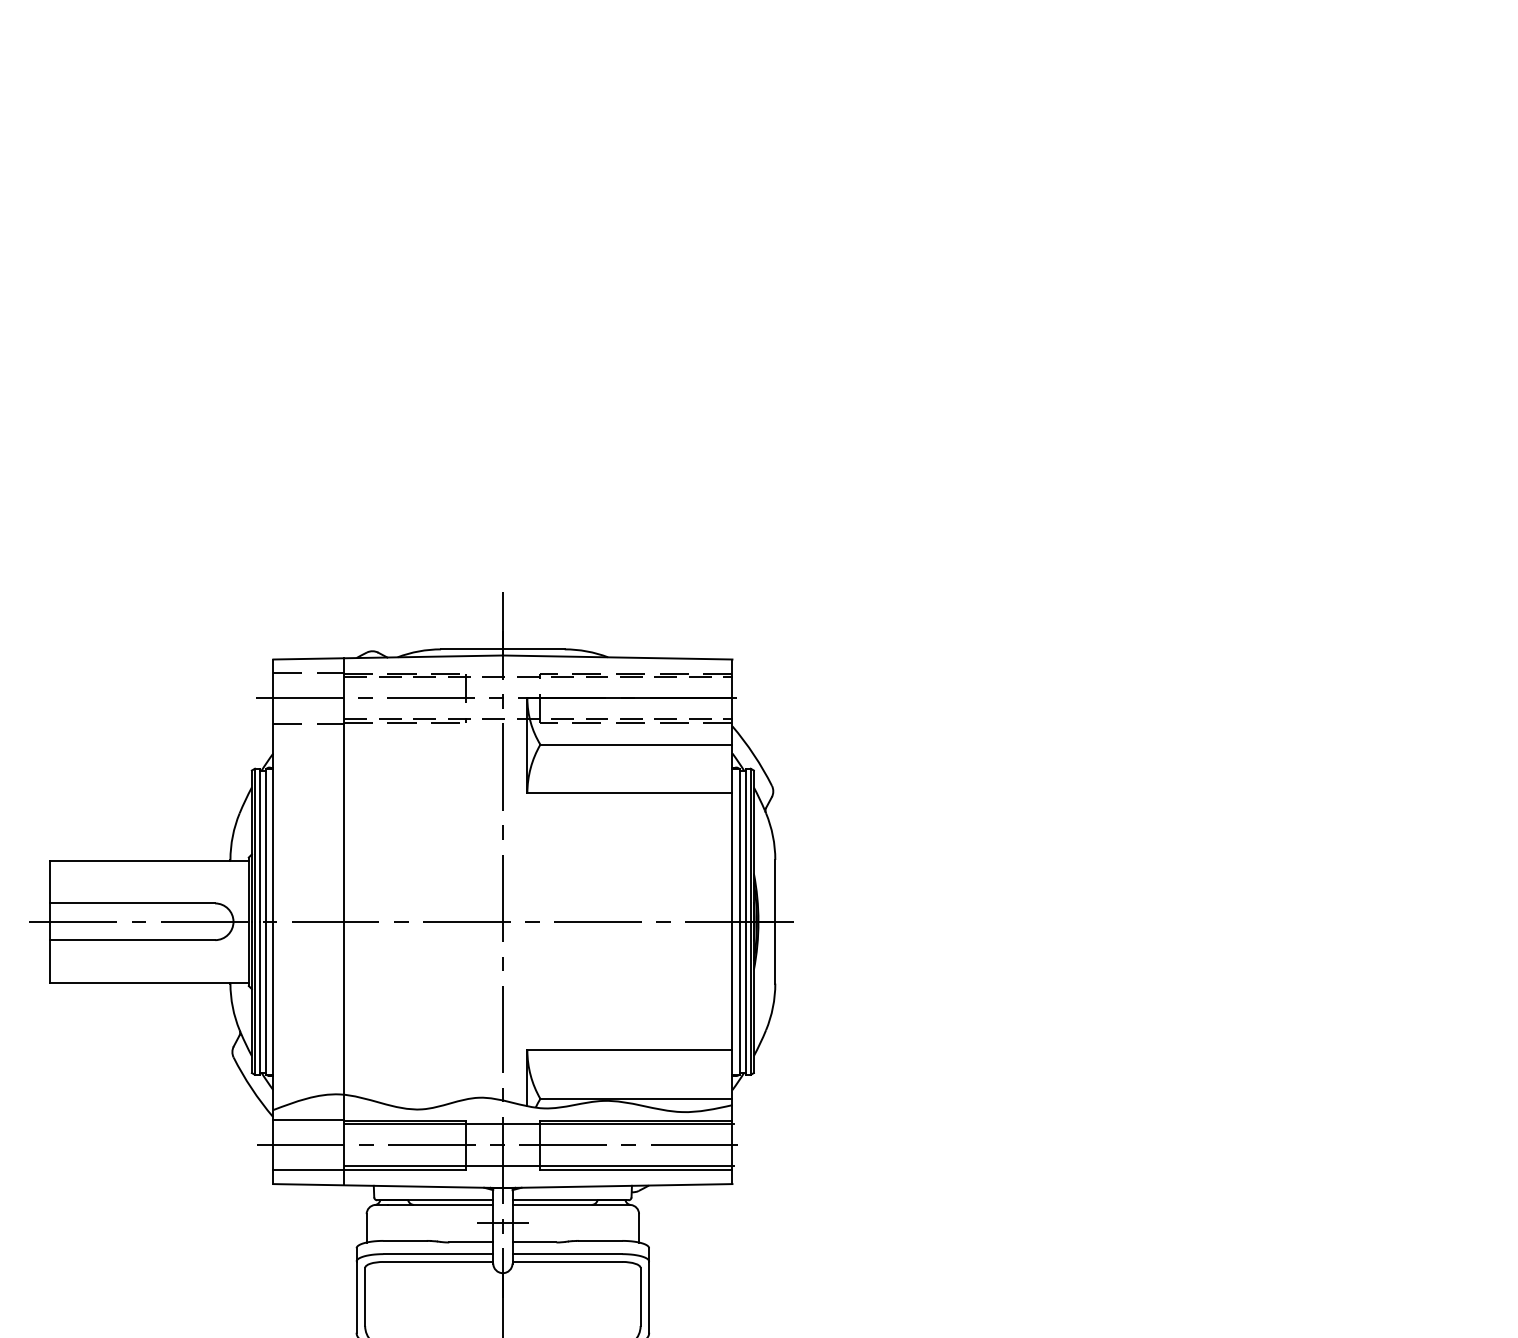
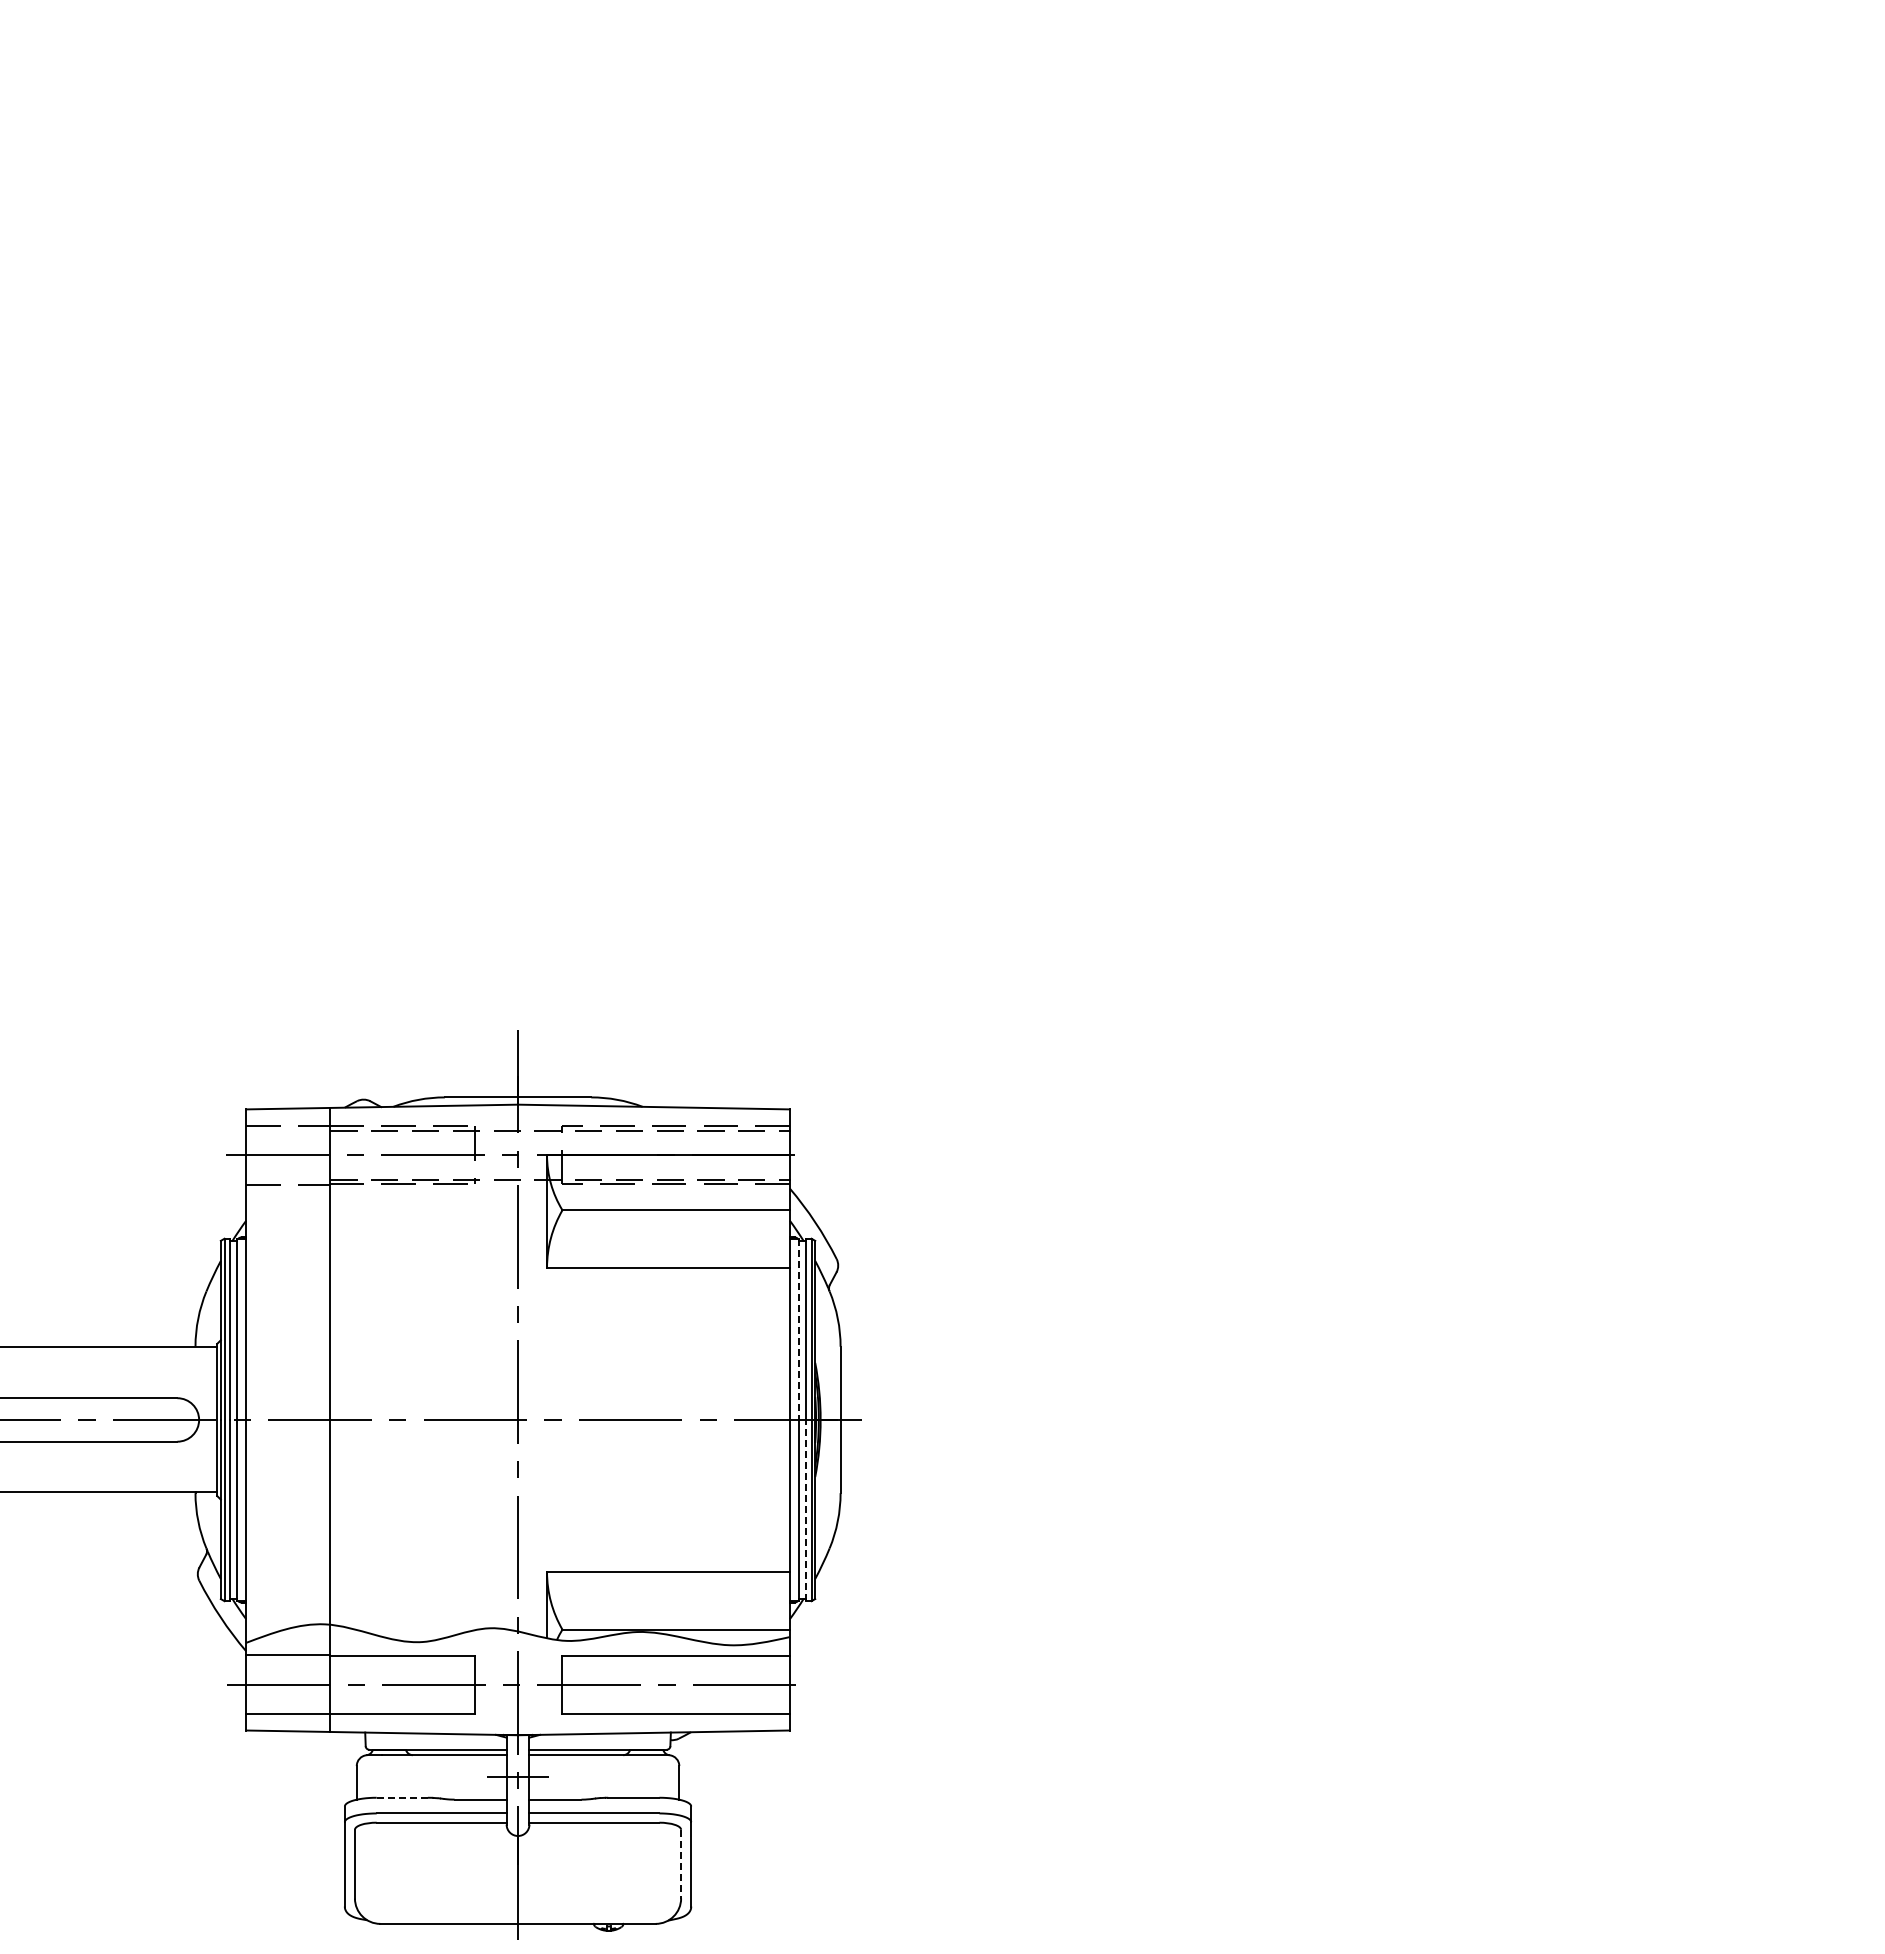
line: (739, 845) -> (798, 1329), solid -> dashed
line: (746, 998) -> (806, 1510), solid -> dashed
line: (539, 1124) -> (561, 1659), removed
line: (539, 1166) -> (561, 1709), removed
line: (405, 1240) -> (402, 1797), solid -> dashed
line: (640, 1297) -> (681, 1864), solid -> dashed

